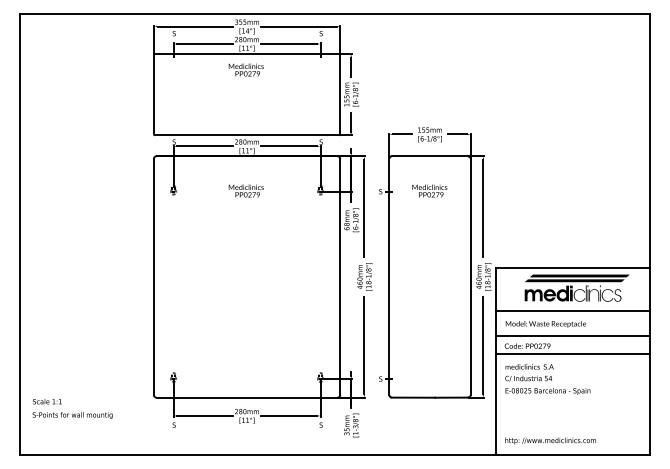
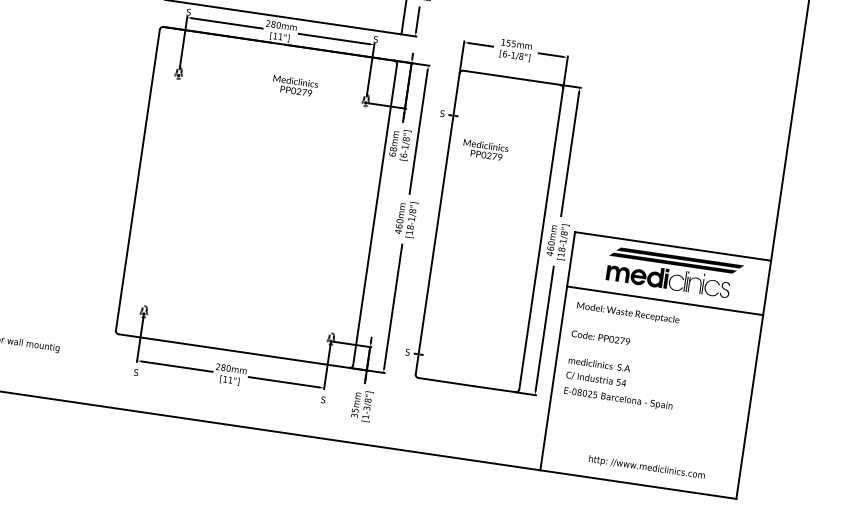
text: (245, 190) -> (294, 85), moved
text: (429, 190) -> (485, 149), moved
line: (572, 336) -> (659, 333), removed
line: (572, 353) -> (656, 355), removed
text: (550, 440) -> (646, 467), moved

